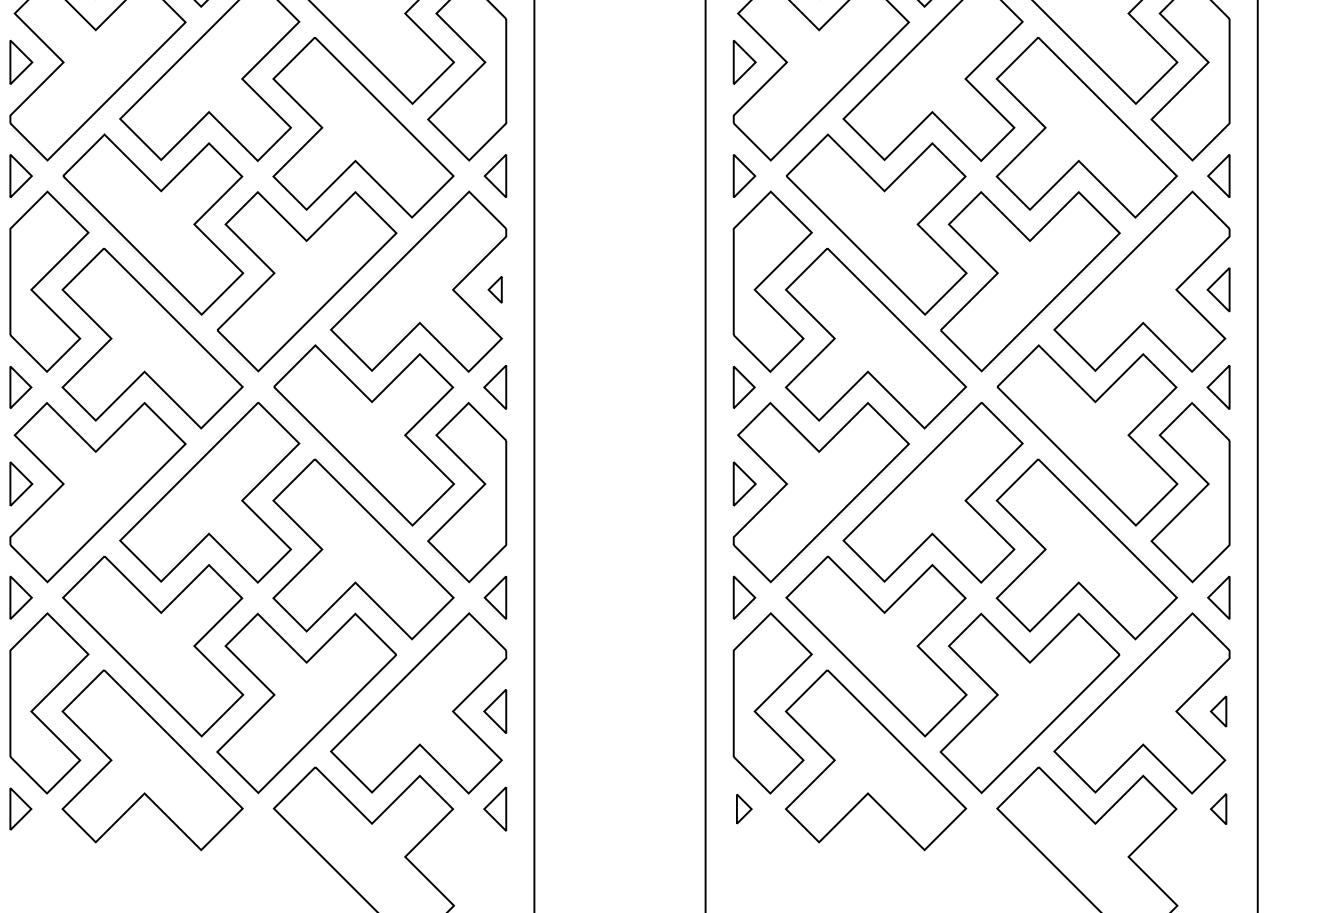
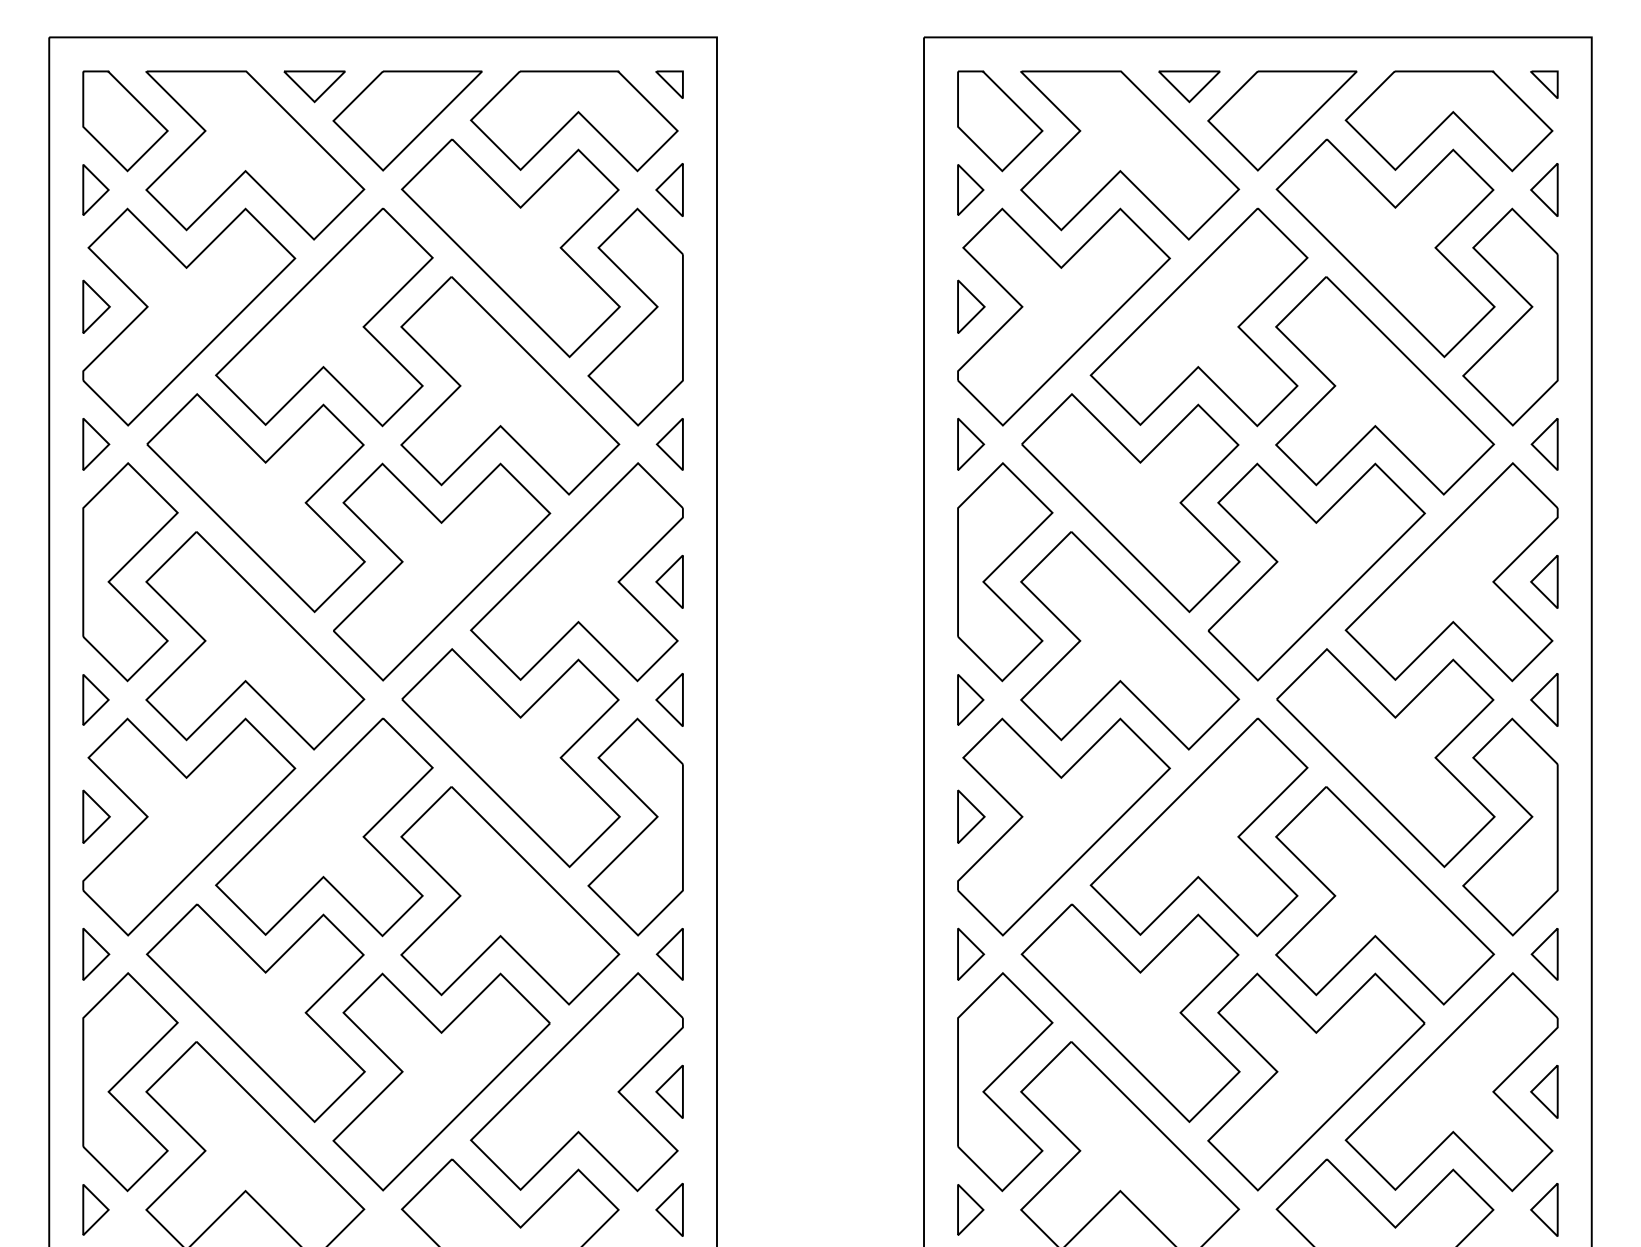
part: (495, 289) -> (669, 581), size x1.67
part: (1218, 711) -> (1544, 1091), size x1.43
part: (744, 808) -> (970, 1209), size x1.43
part: (1218, 808) -> (1544, 1209), size x1.43

